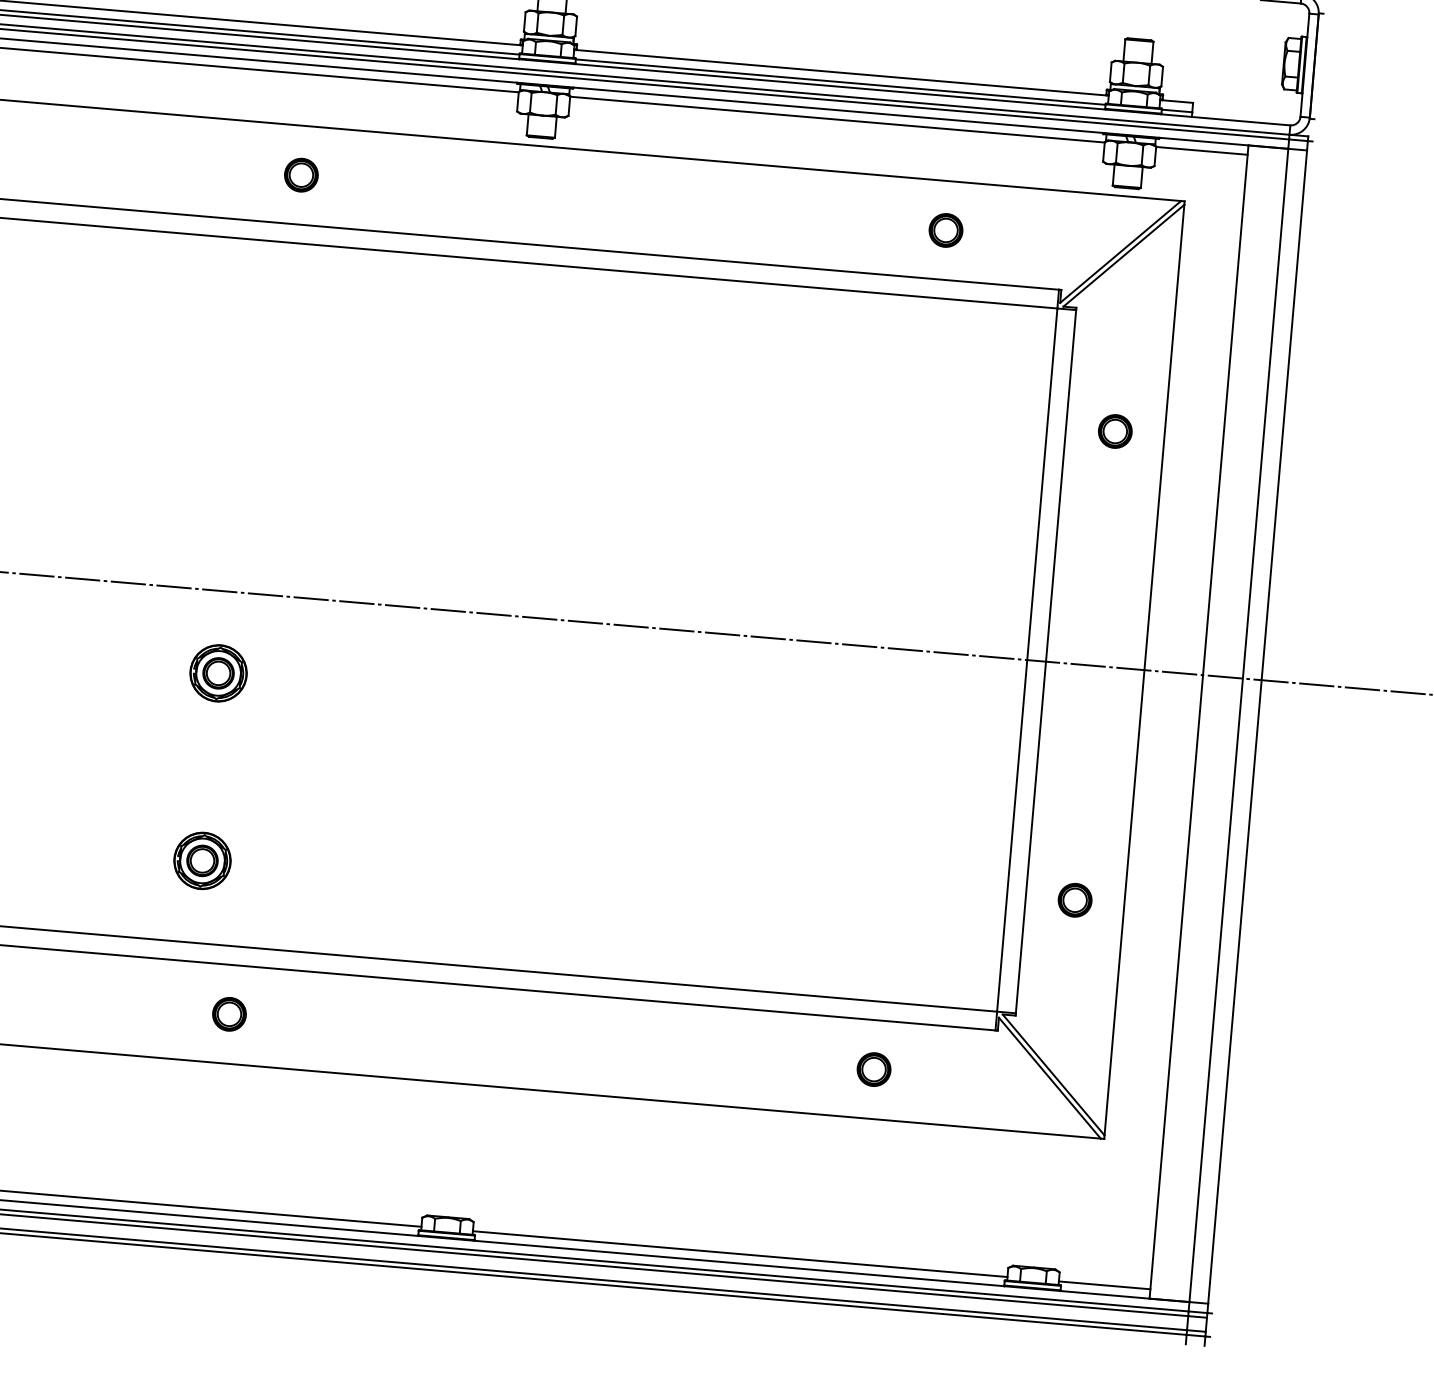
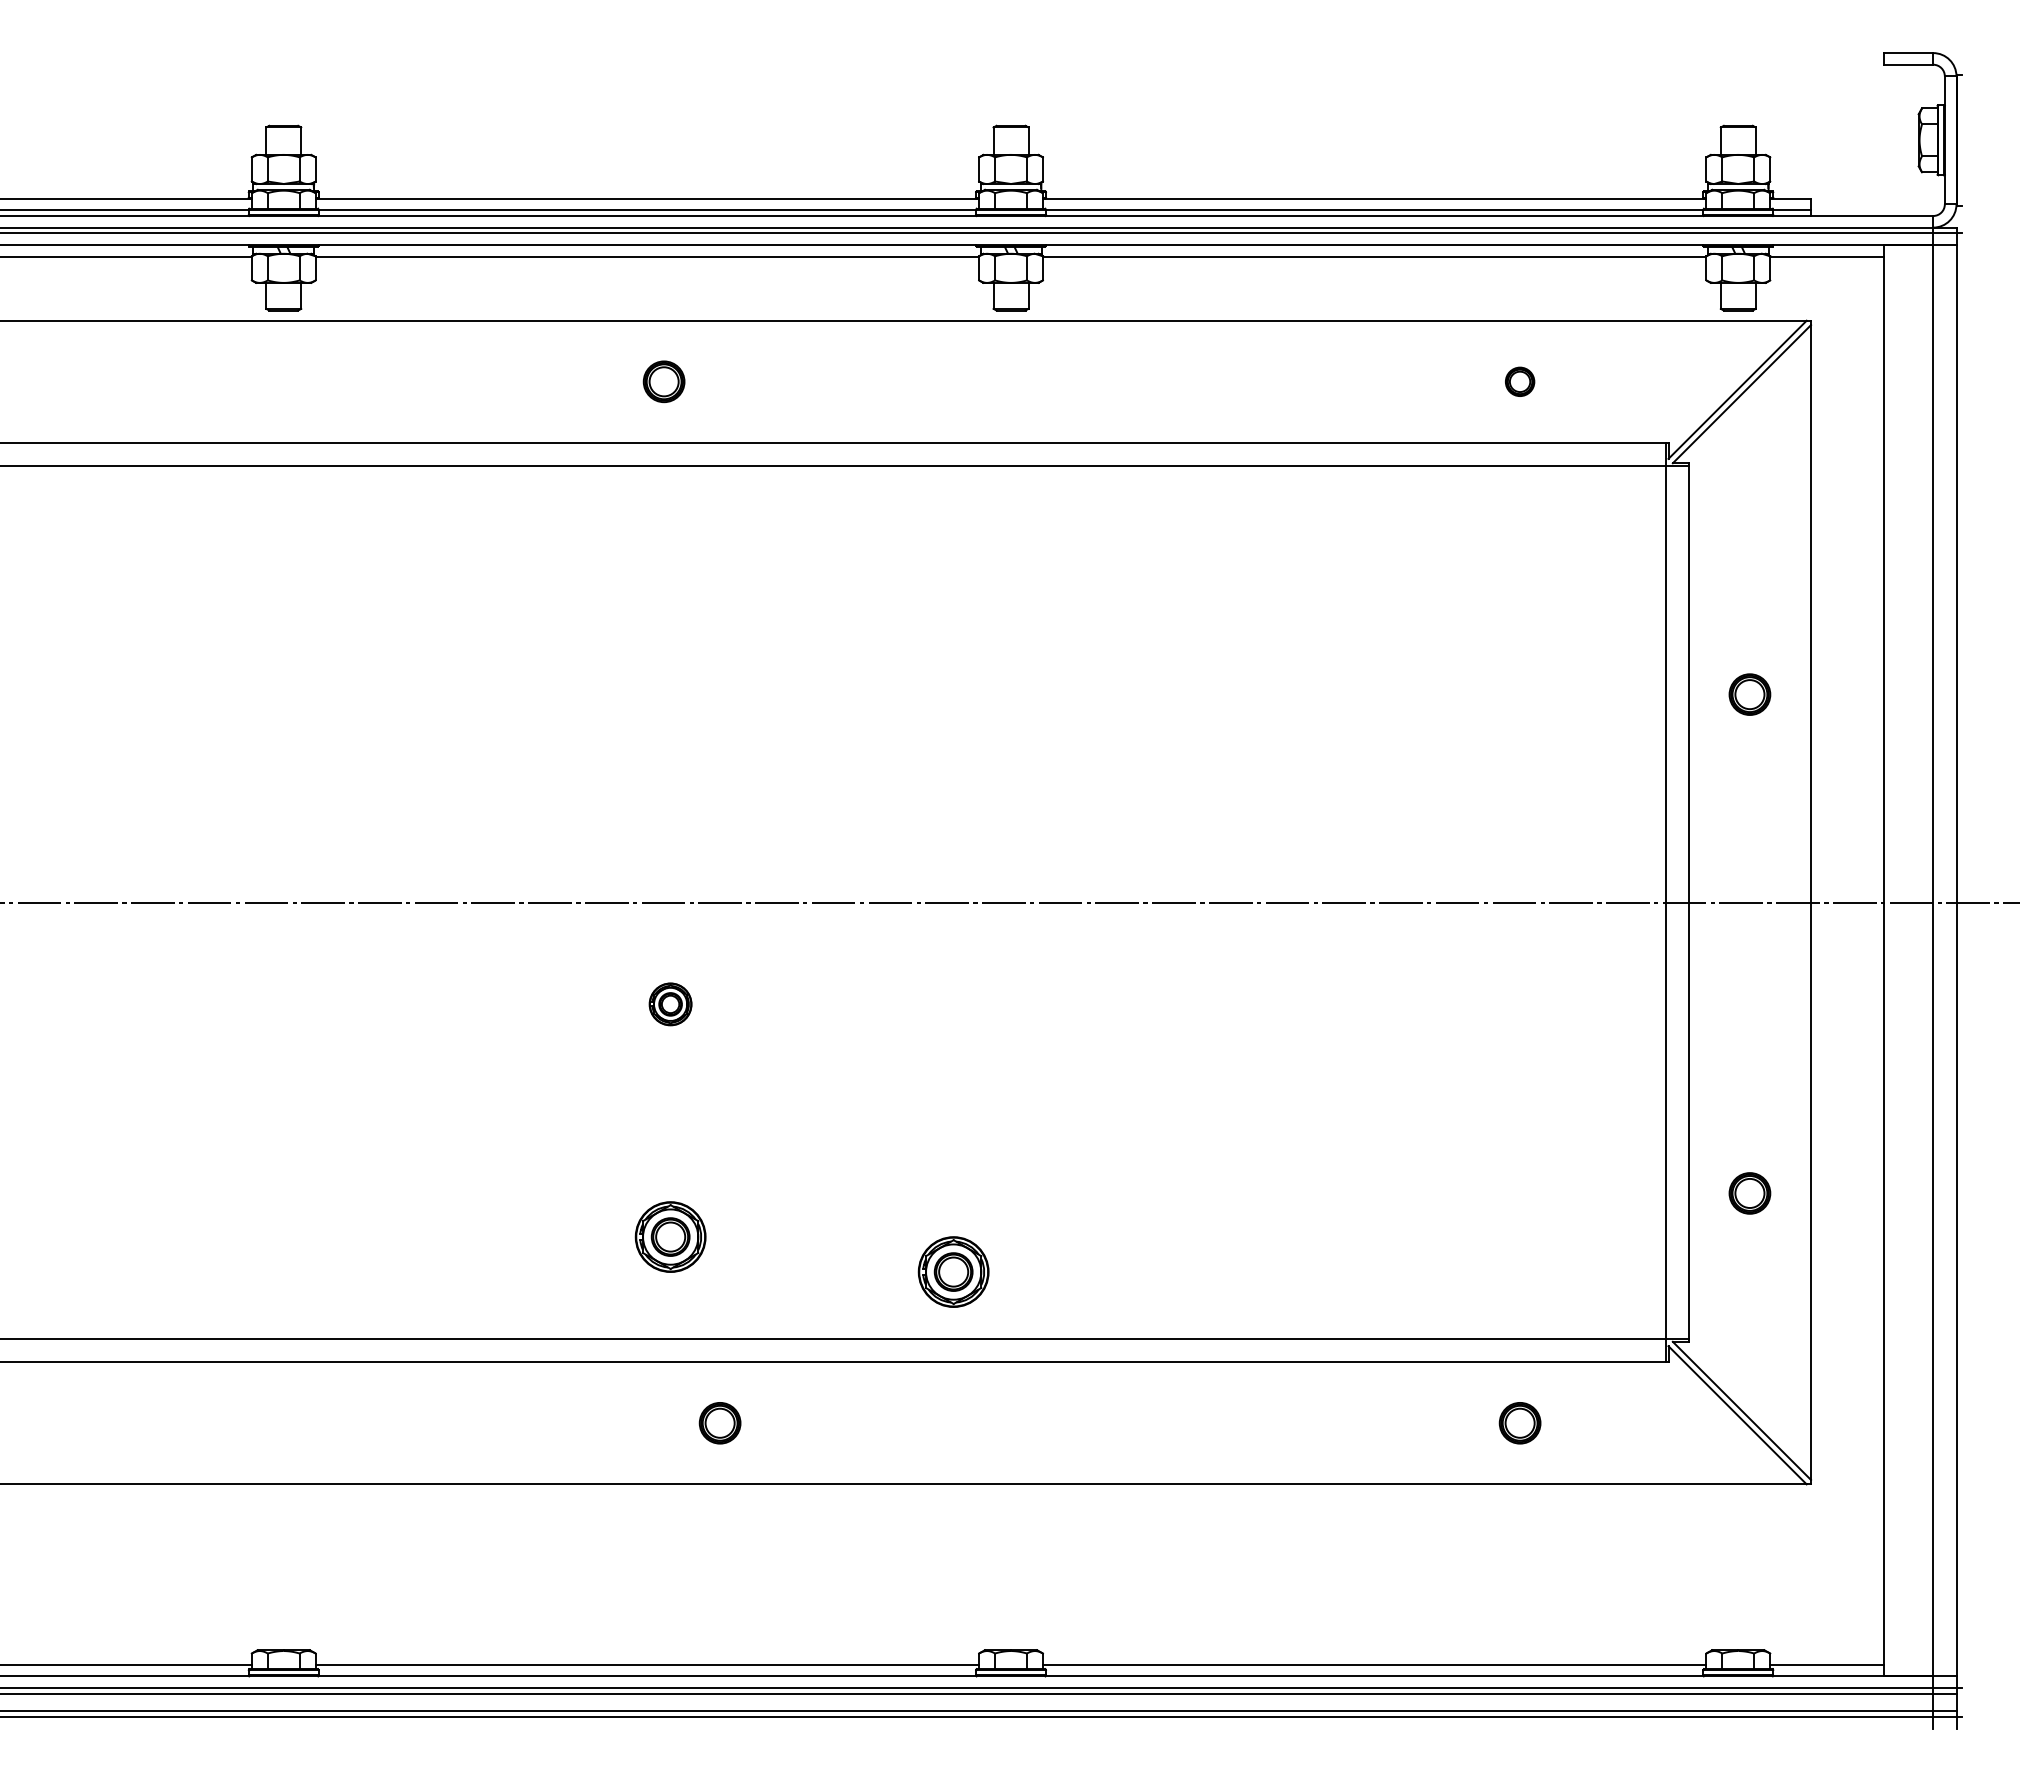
part: (300, 174) -> (663, 381), moved
part: (945, 230) -> (1519, 381), size x0.7
part: (1114, 431) -> (1749, 694), moved
part: (218, 673) -> (670, 1004), size x0.6
part: (428, 908) -> (953, 1271), added

